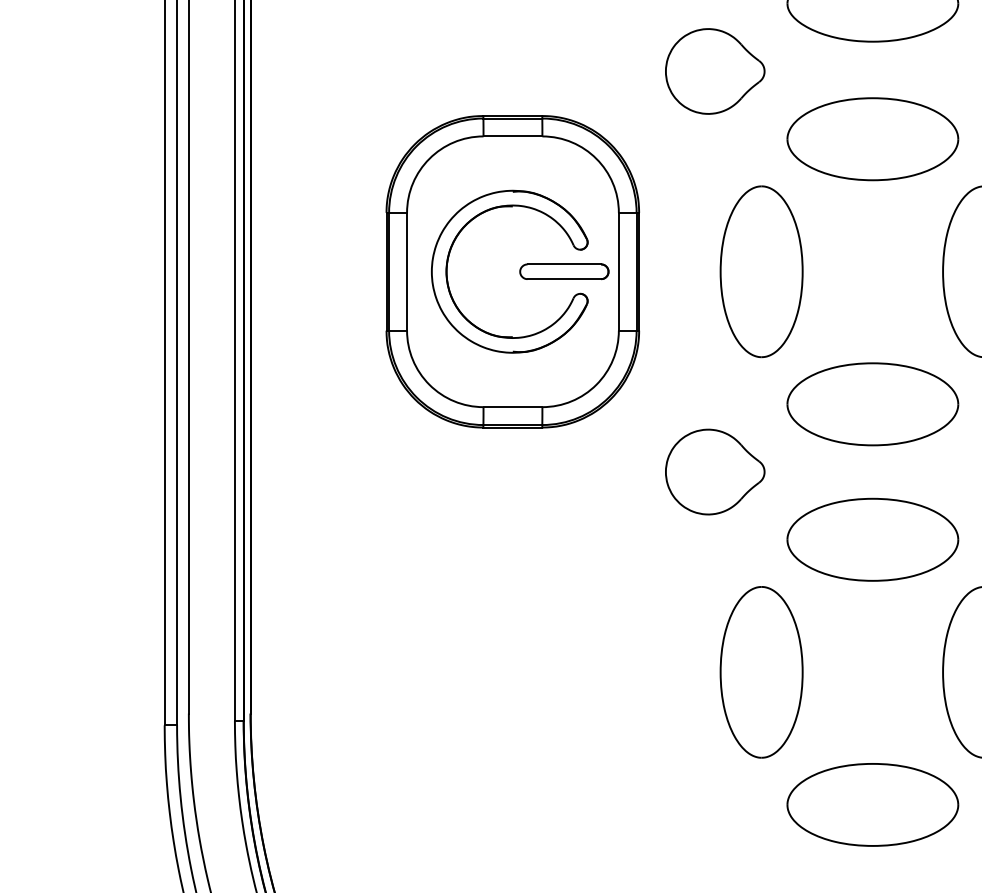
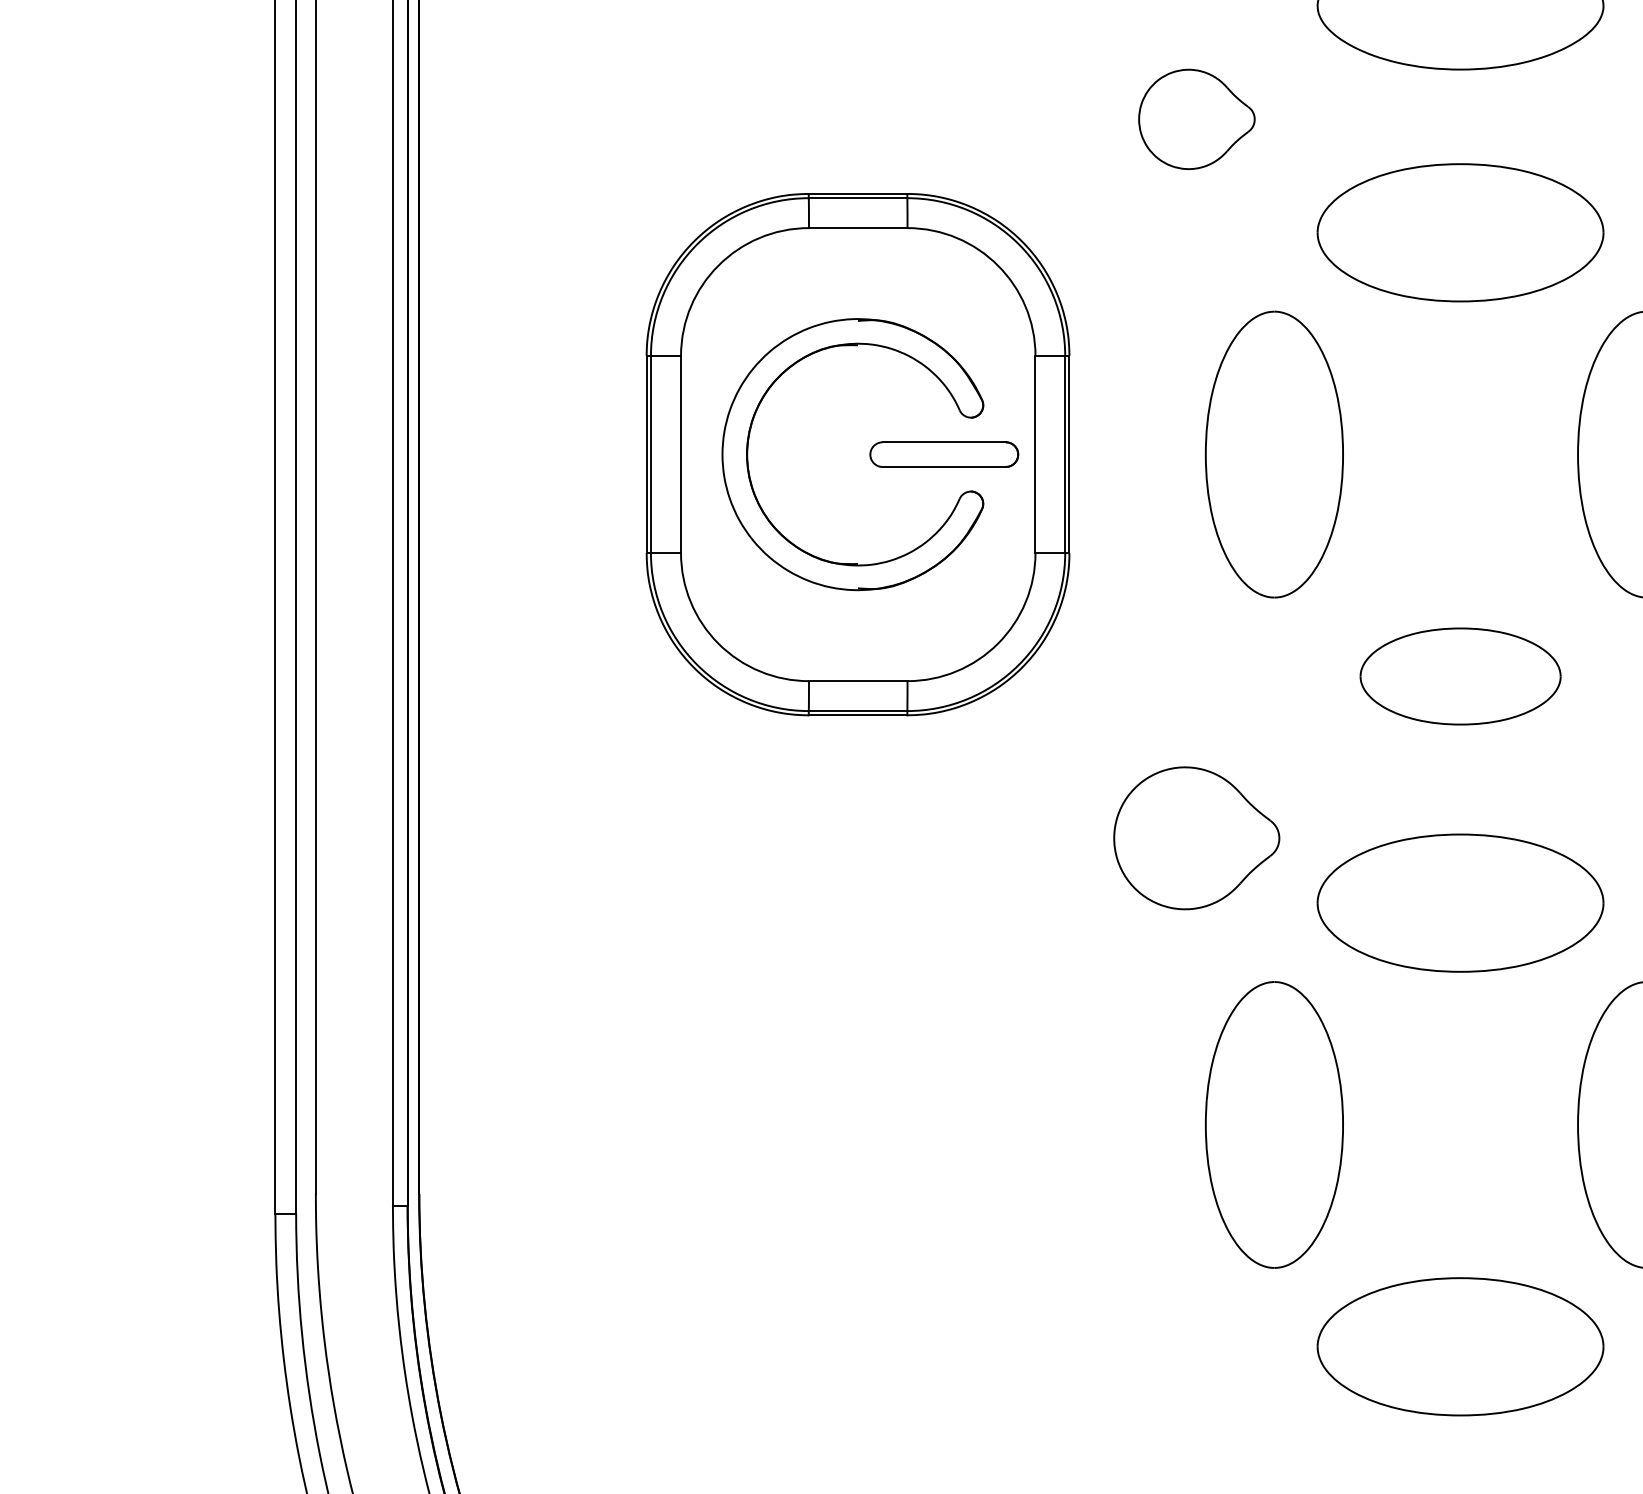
part: (715, 71) -> (1197, 119), size x0.7
part: (872, 404) -> (1459, 676), size x0.7
part: (715, 471) -> (1197, 837), moved

